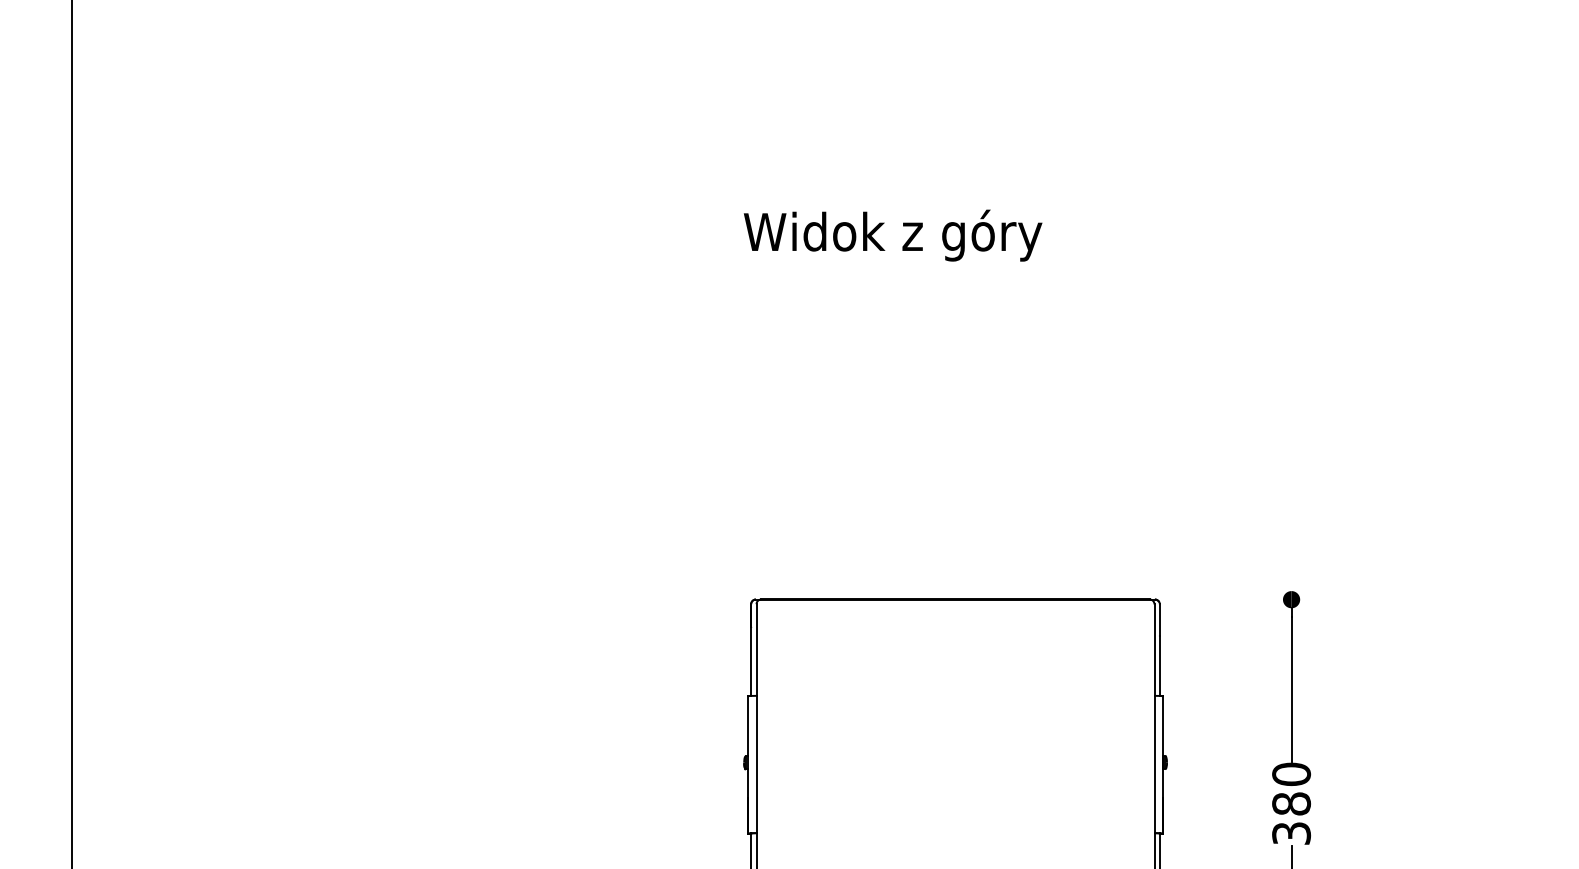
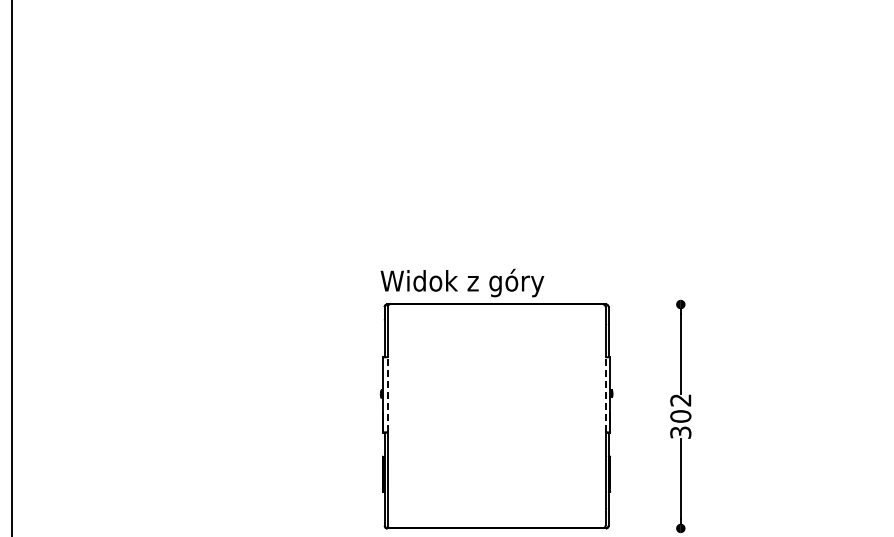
text: (893, 234) -> (462, 282), moved
line: (756, 763) -> (387, 394), solid -> dashed
line: (1154, 763) -> (605, 394), solid -> dashed
text: (1290, 789) -> (680, 408), 380 -> 302

